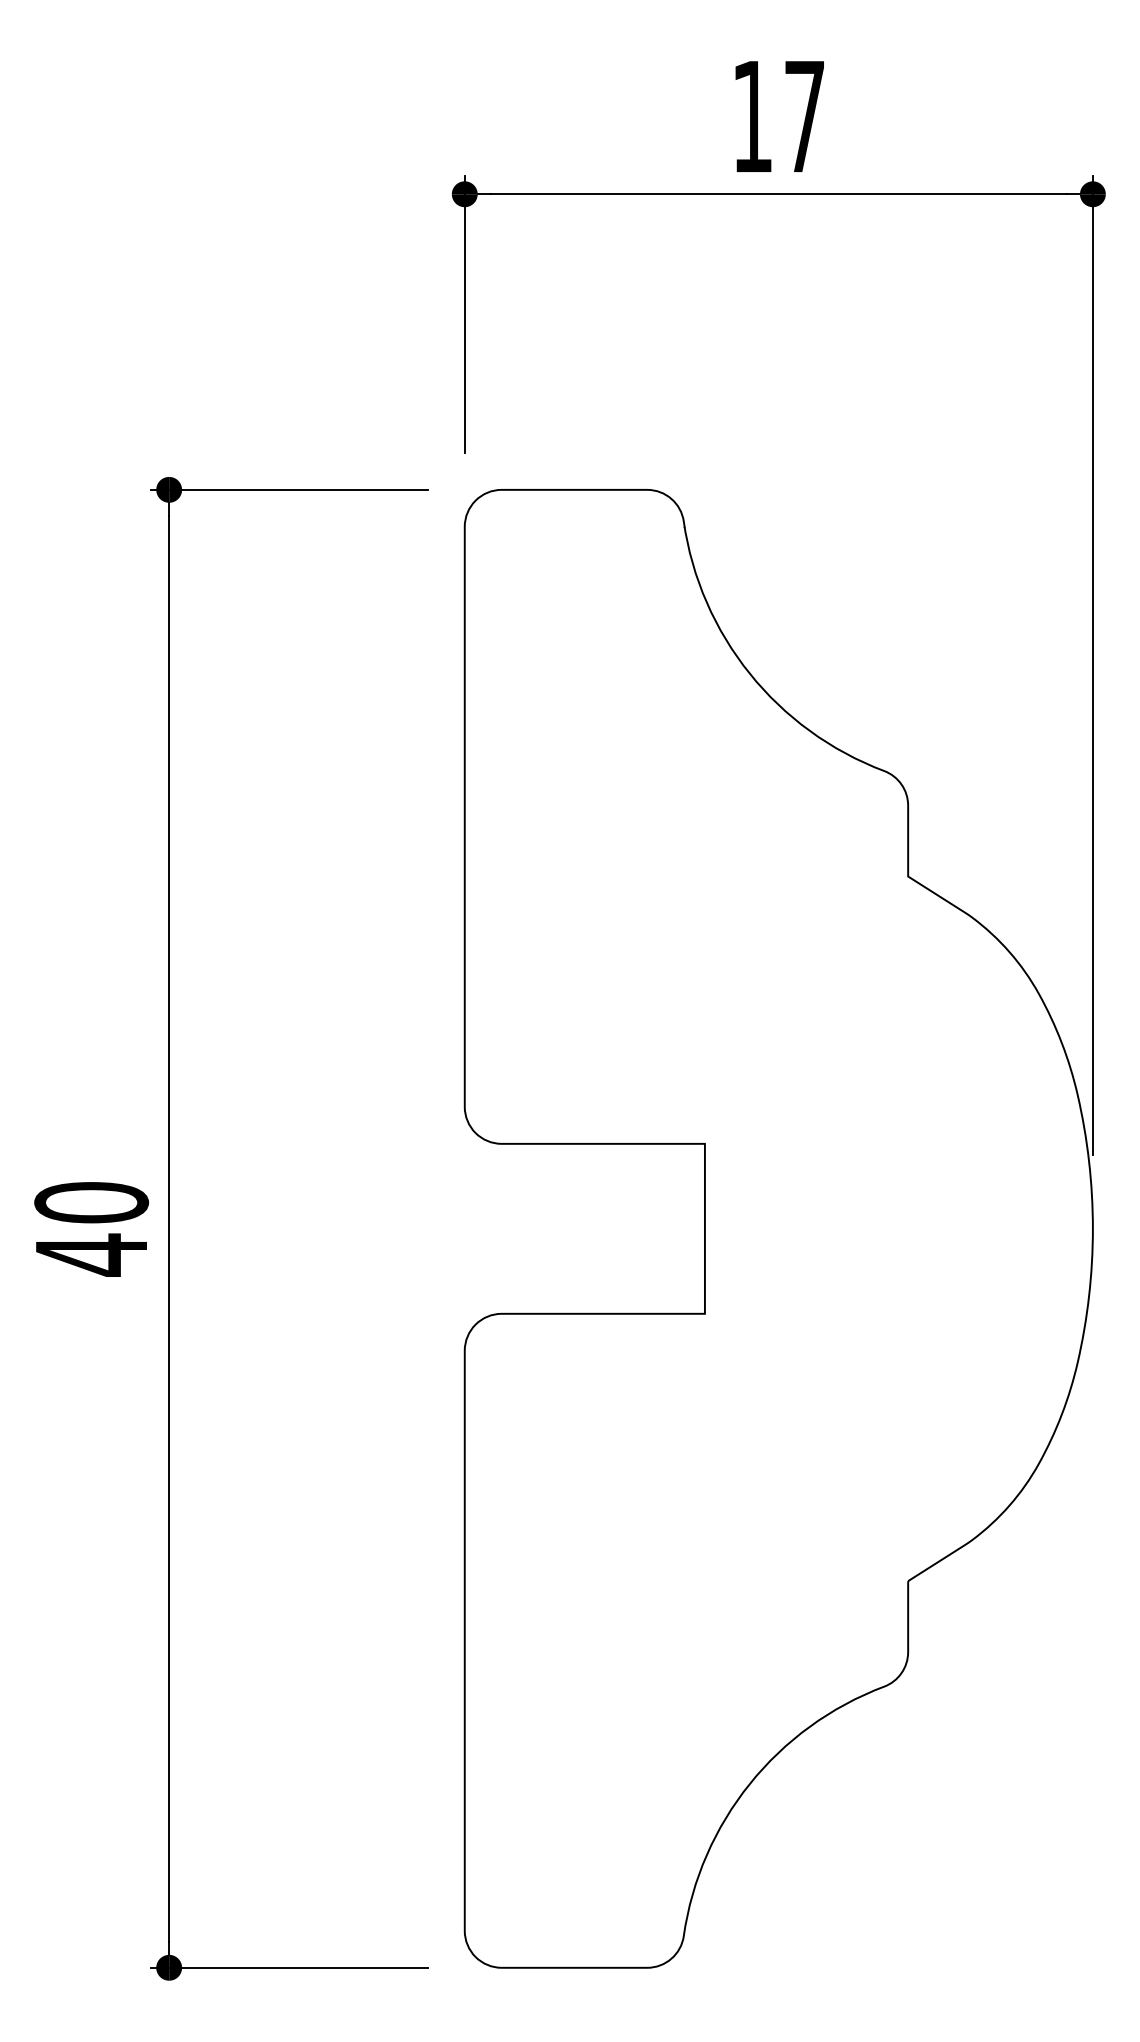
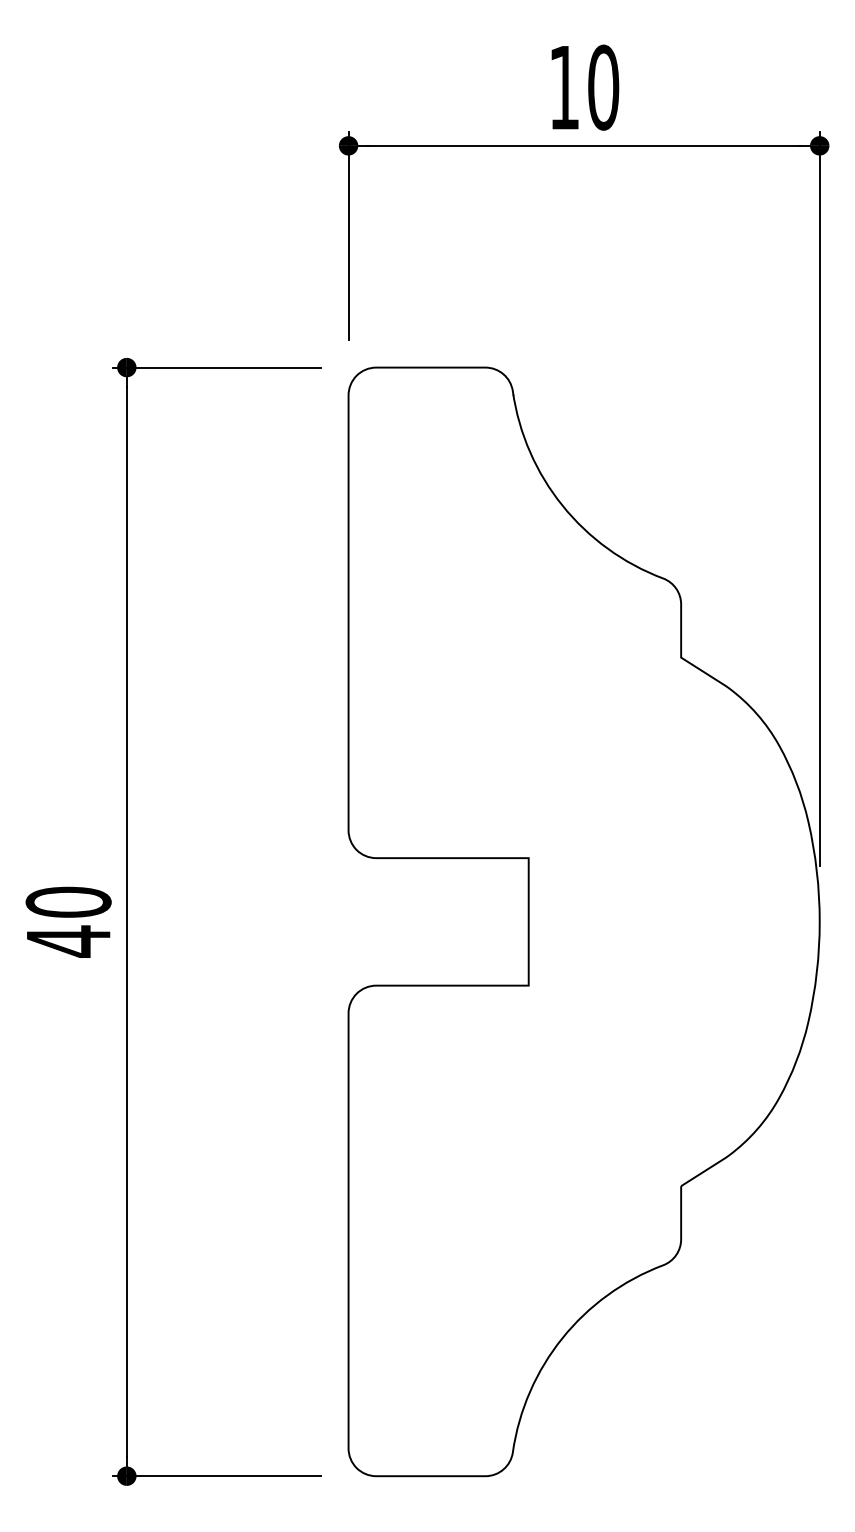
text: (804, 116) -> (603, 87), 17 -> 10

